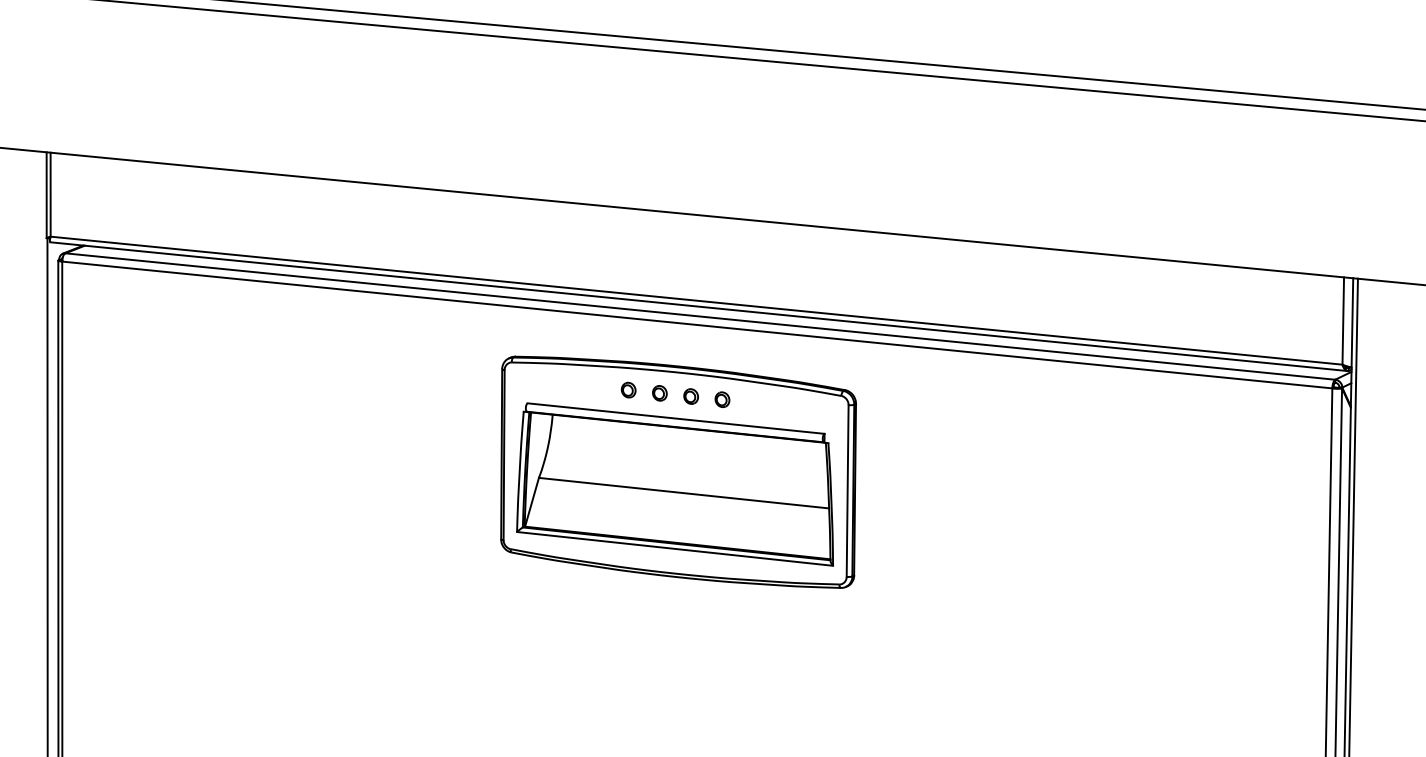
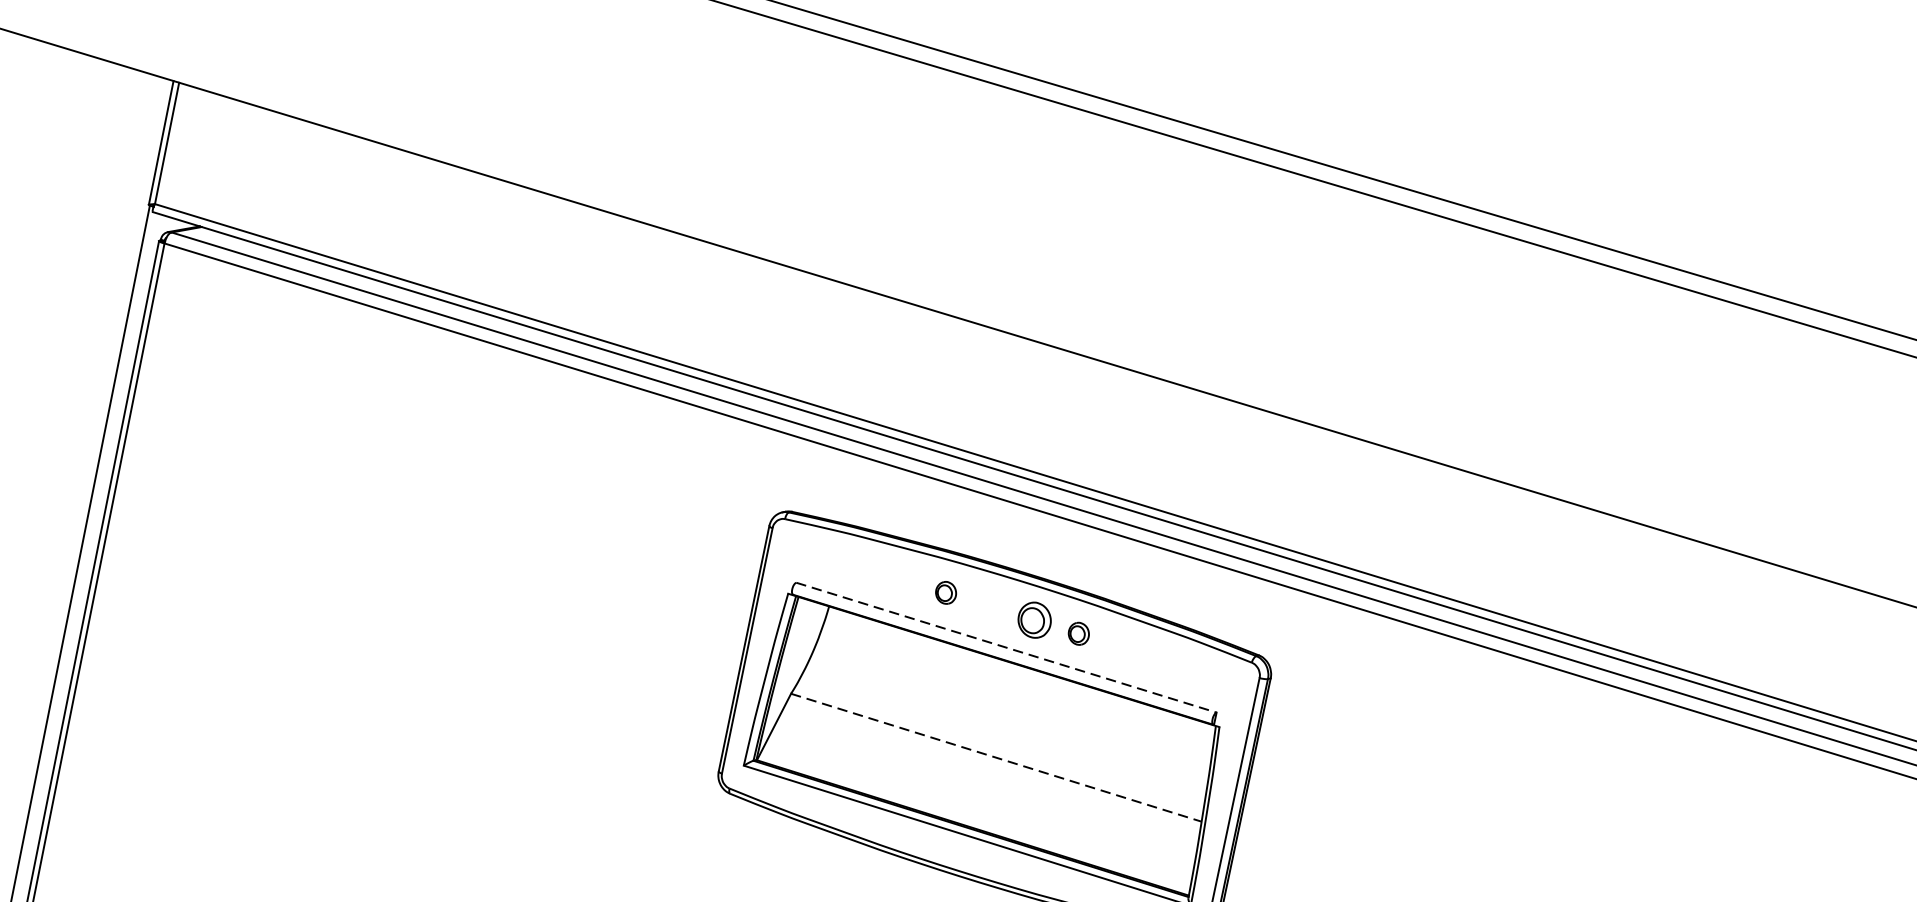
part: (659, 393) -> (989, 606), removed
part: (690, 396) -> (1033, 619), size x1.6
line: (676, 418) -> (1007, 647), solid -> dashed
line: (684, 493) -> (996, 758), solid -> dashed

